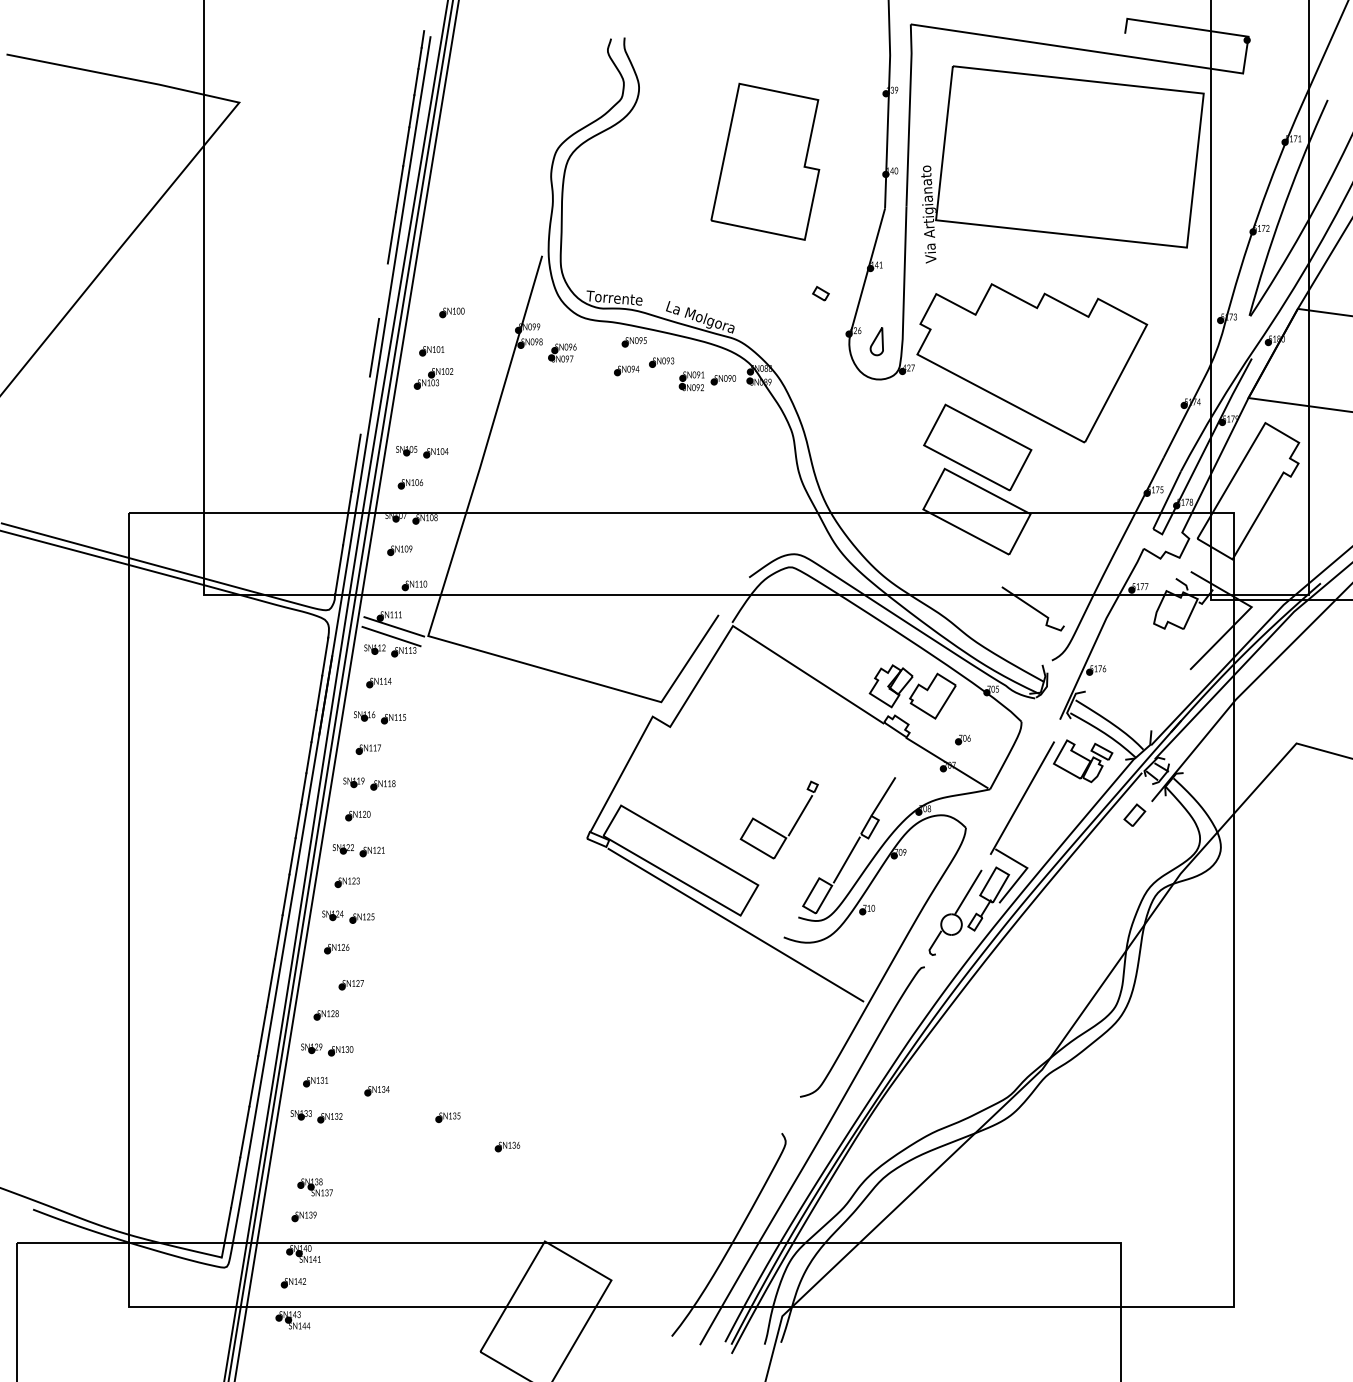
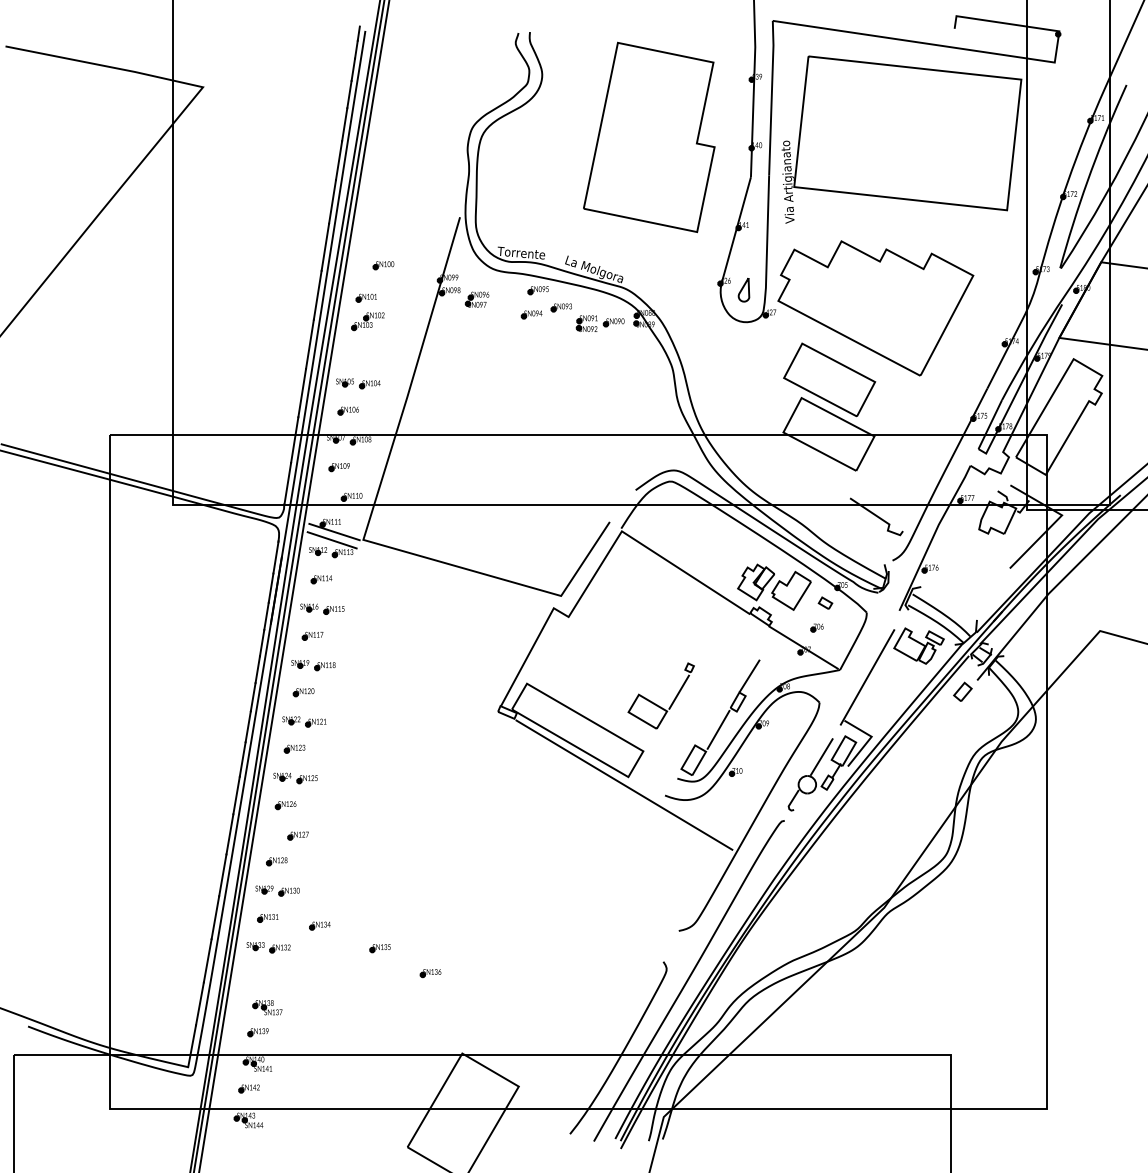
part: (765, 161) -> (649, 137), size x1.43
line: (383, 290) -> (325, 246), added
part: (820, 293) -> (825, 603), moved
line: (364, 405) -> (309, 344), added

